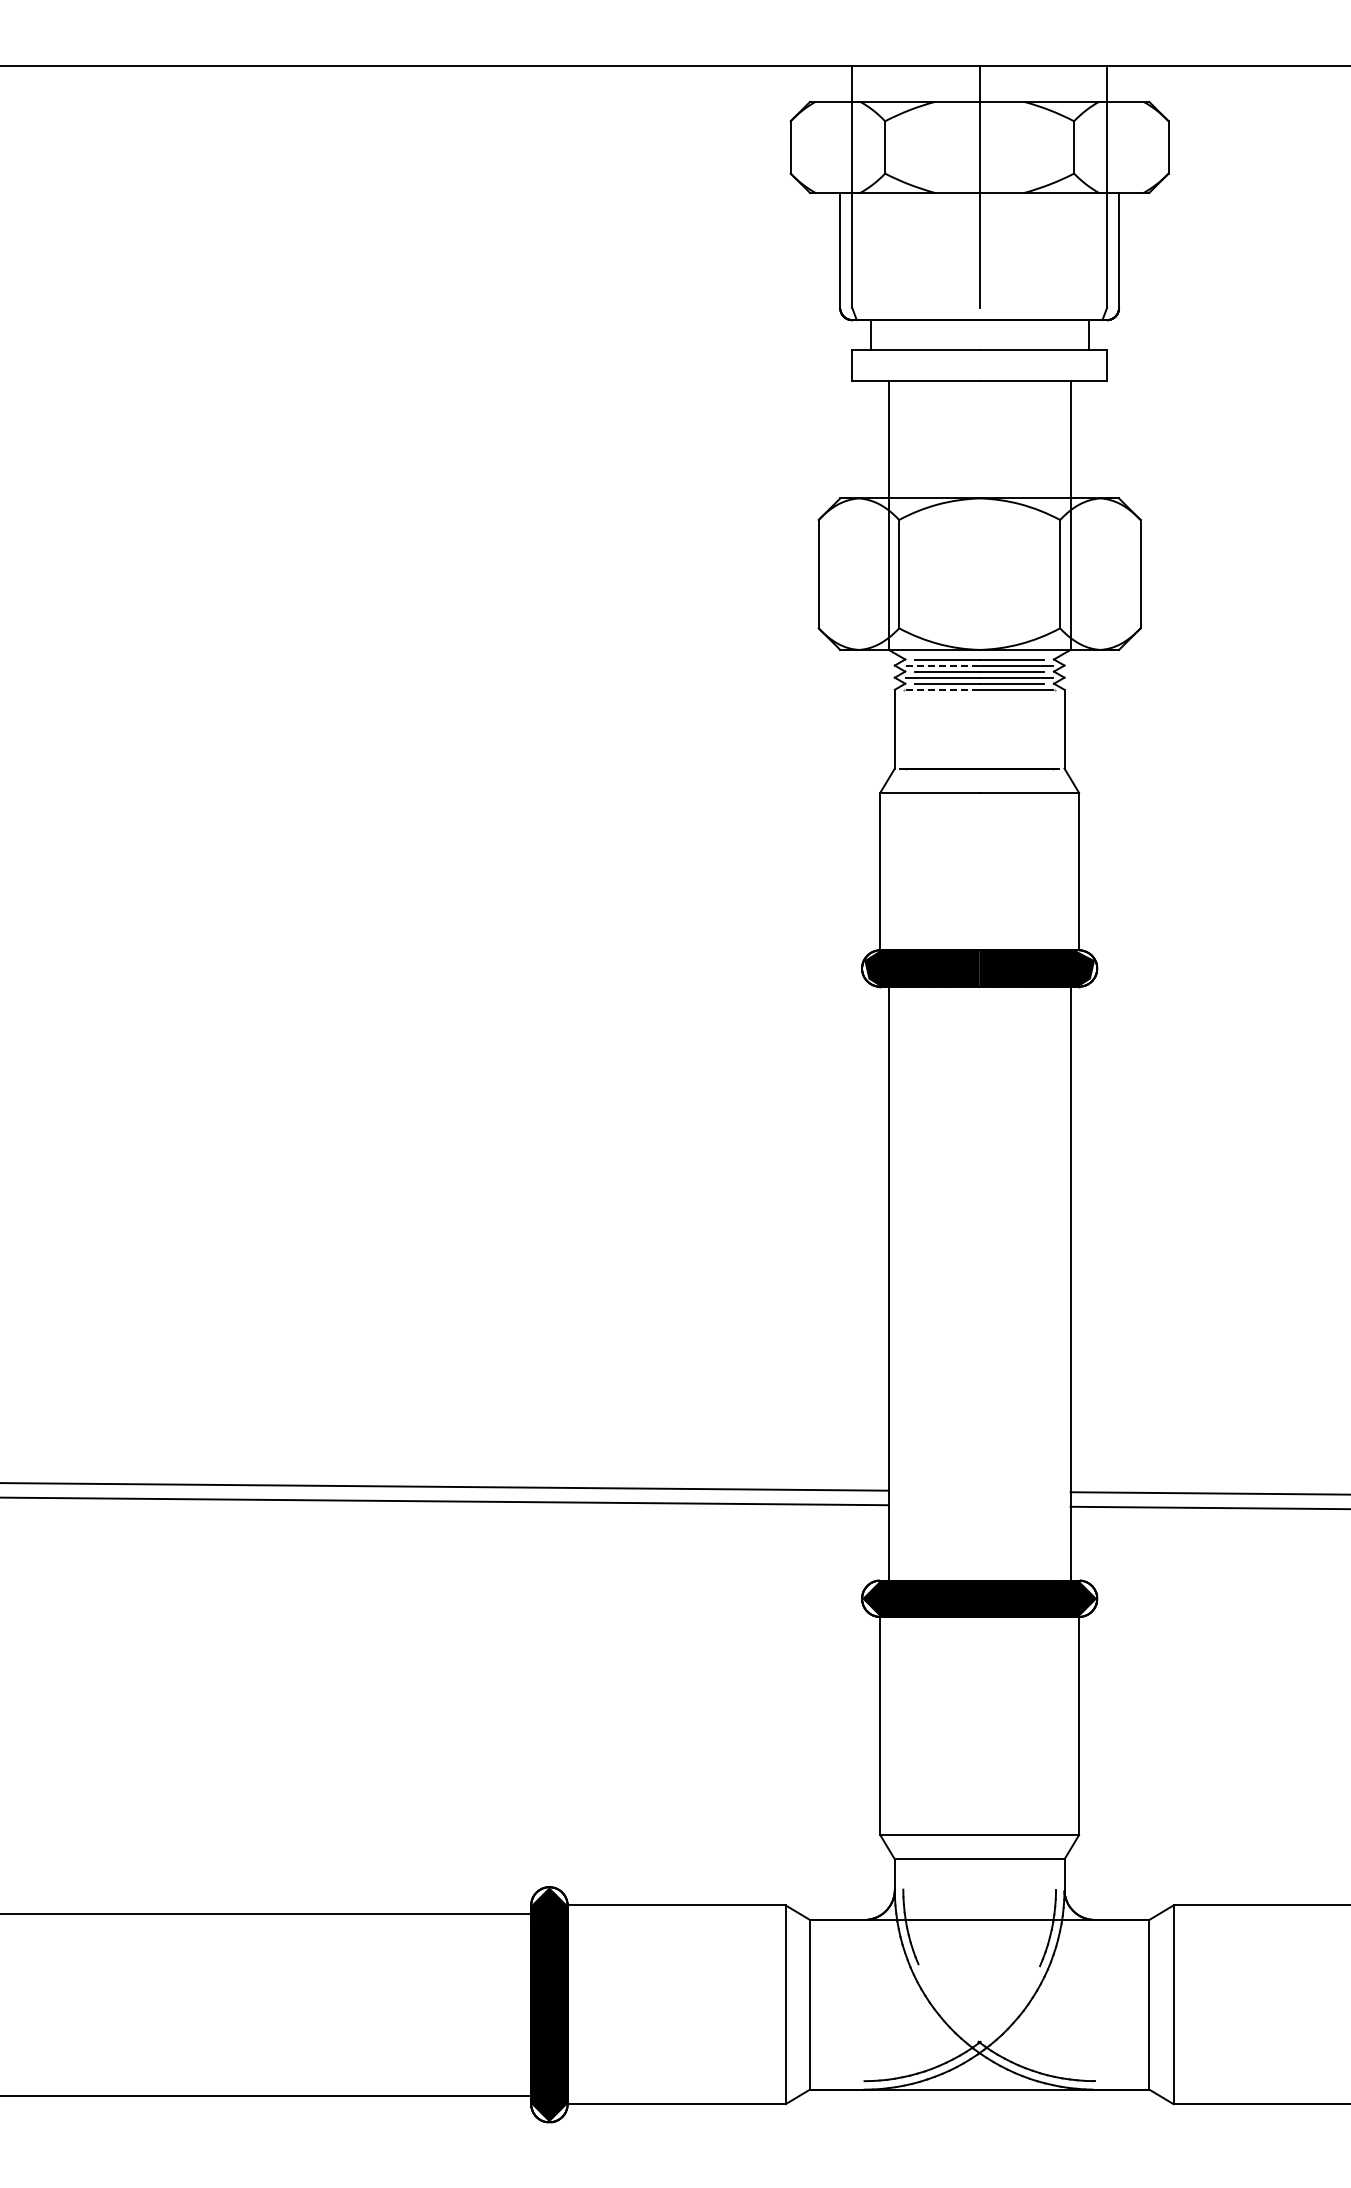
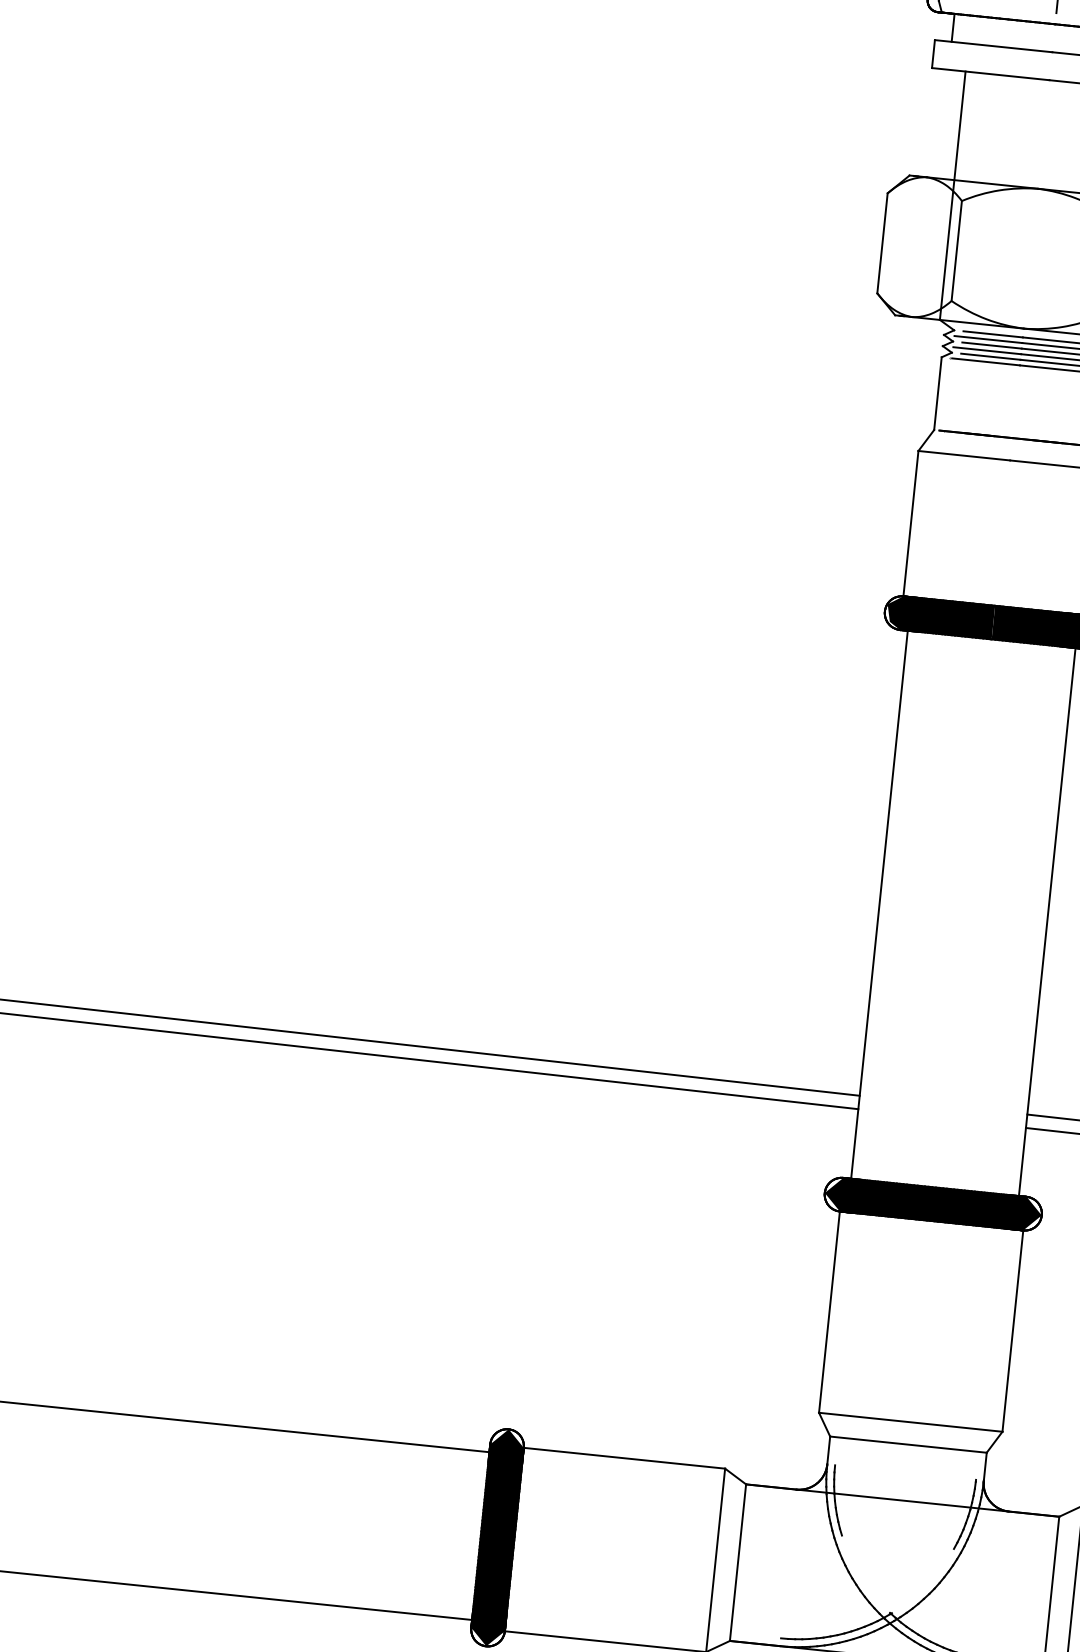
line: (942, 665) -> (987, 339), dashed -> solid
line: (942, 689) -> (985, 361), dashed -> solid

